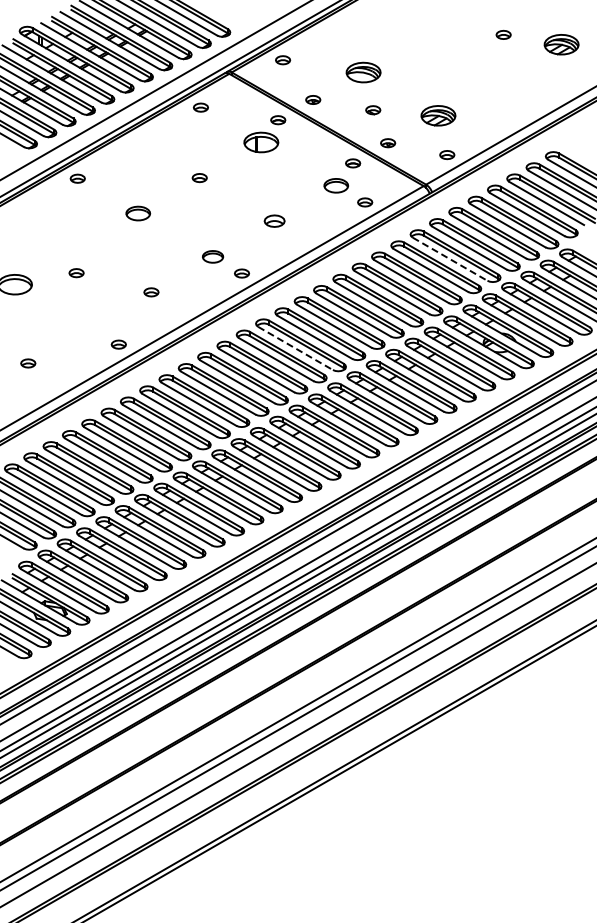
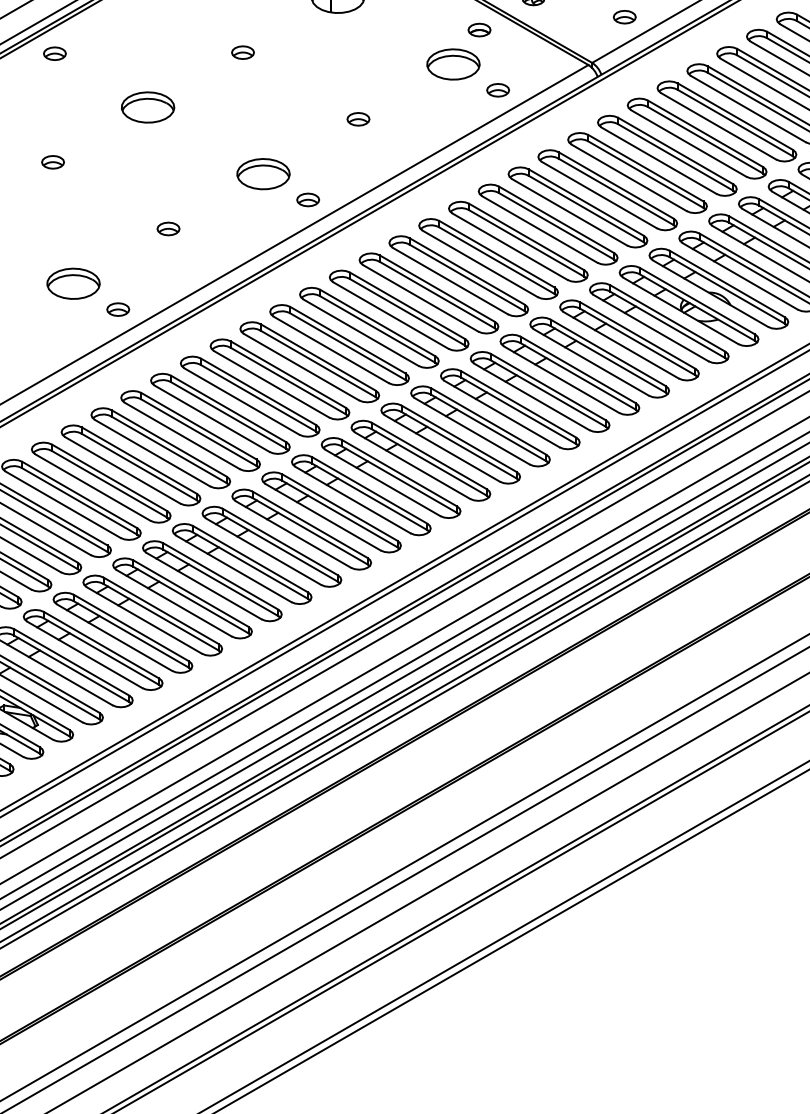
part: (336, 185) -> (453, 64), size x1.43
part: (138, 213) -> (148, 107), size x1.43
part: (274, 221) -> (358, 119), size x0.71
part: (212, 256) -> (262, 173), size x1.67
line: (450, 259) -> (629, 178), dashed -> solid
part: (76, 273) -> (52, 162), moved
part: (89, 327) -> (72, 283), added
line: (296, 348) -> (392, 315), dashed -> solid

